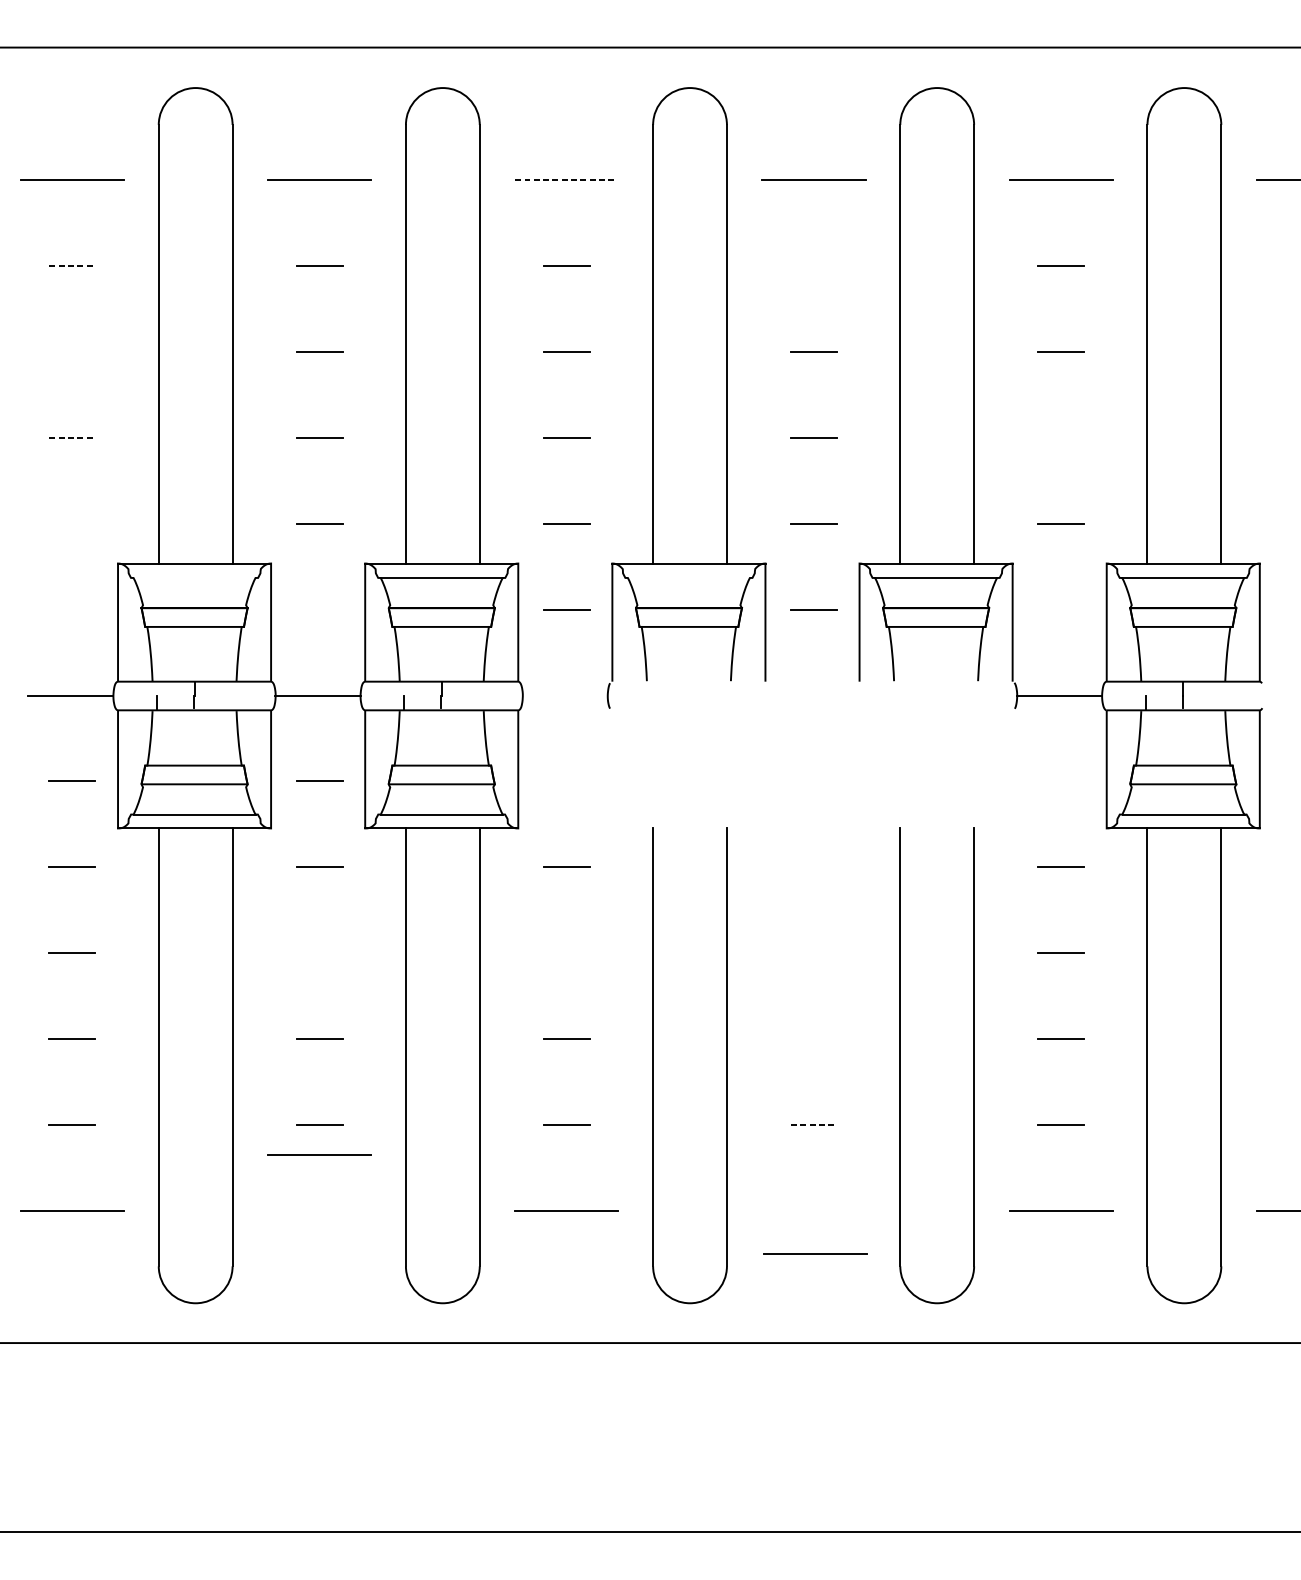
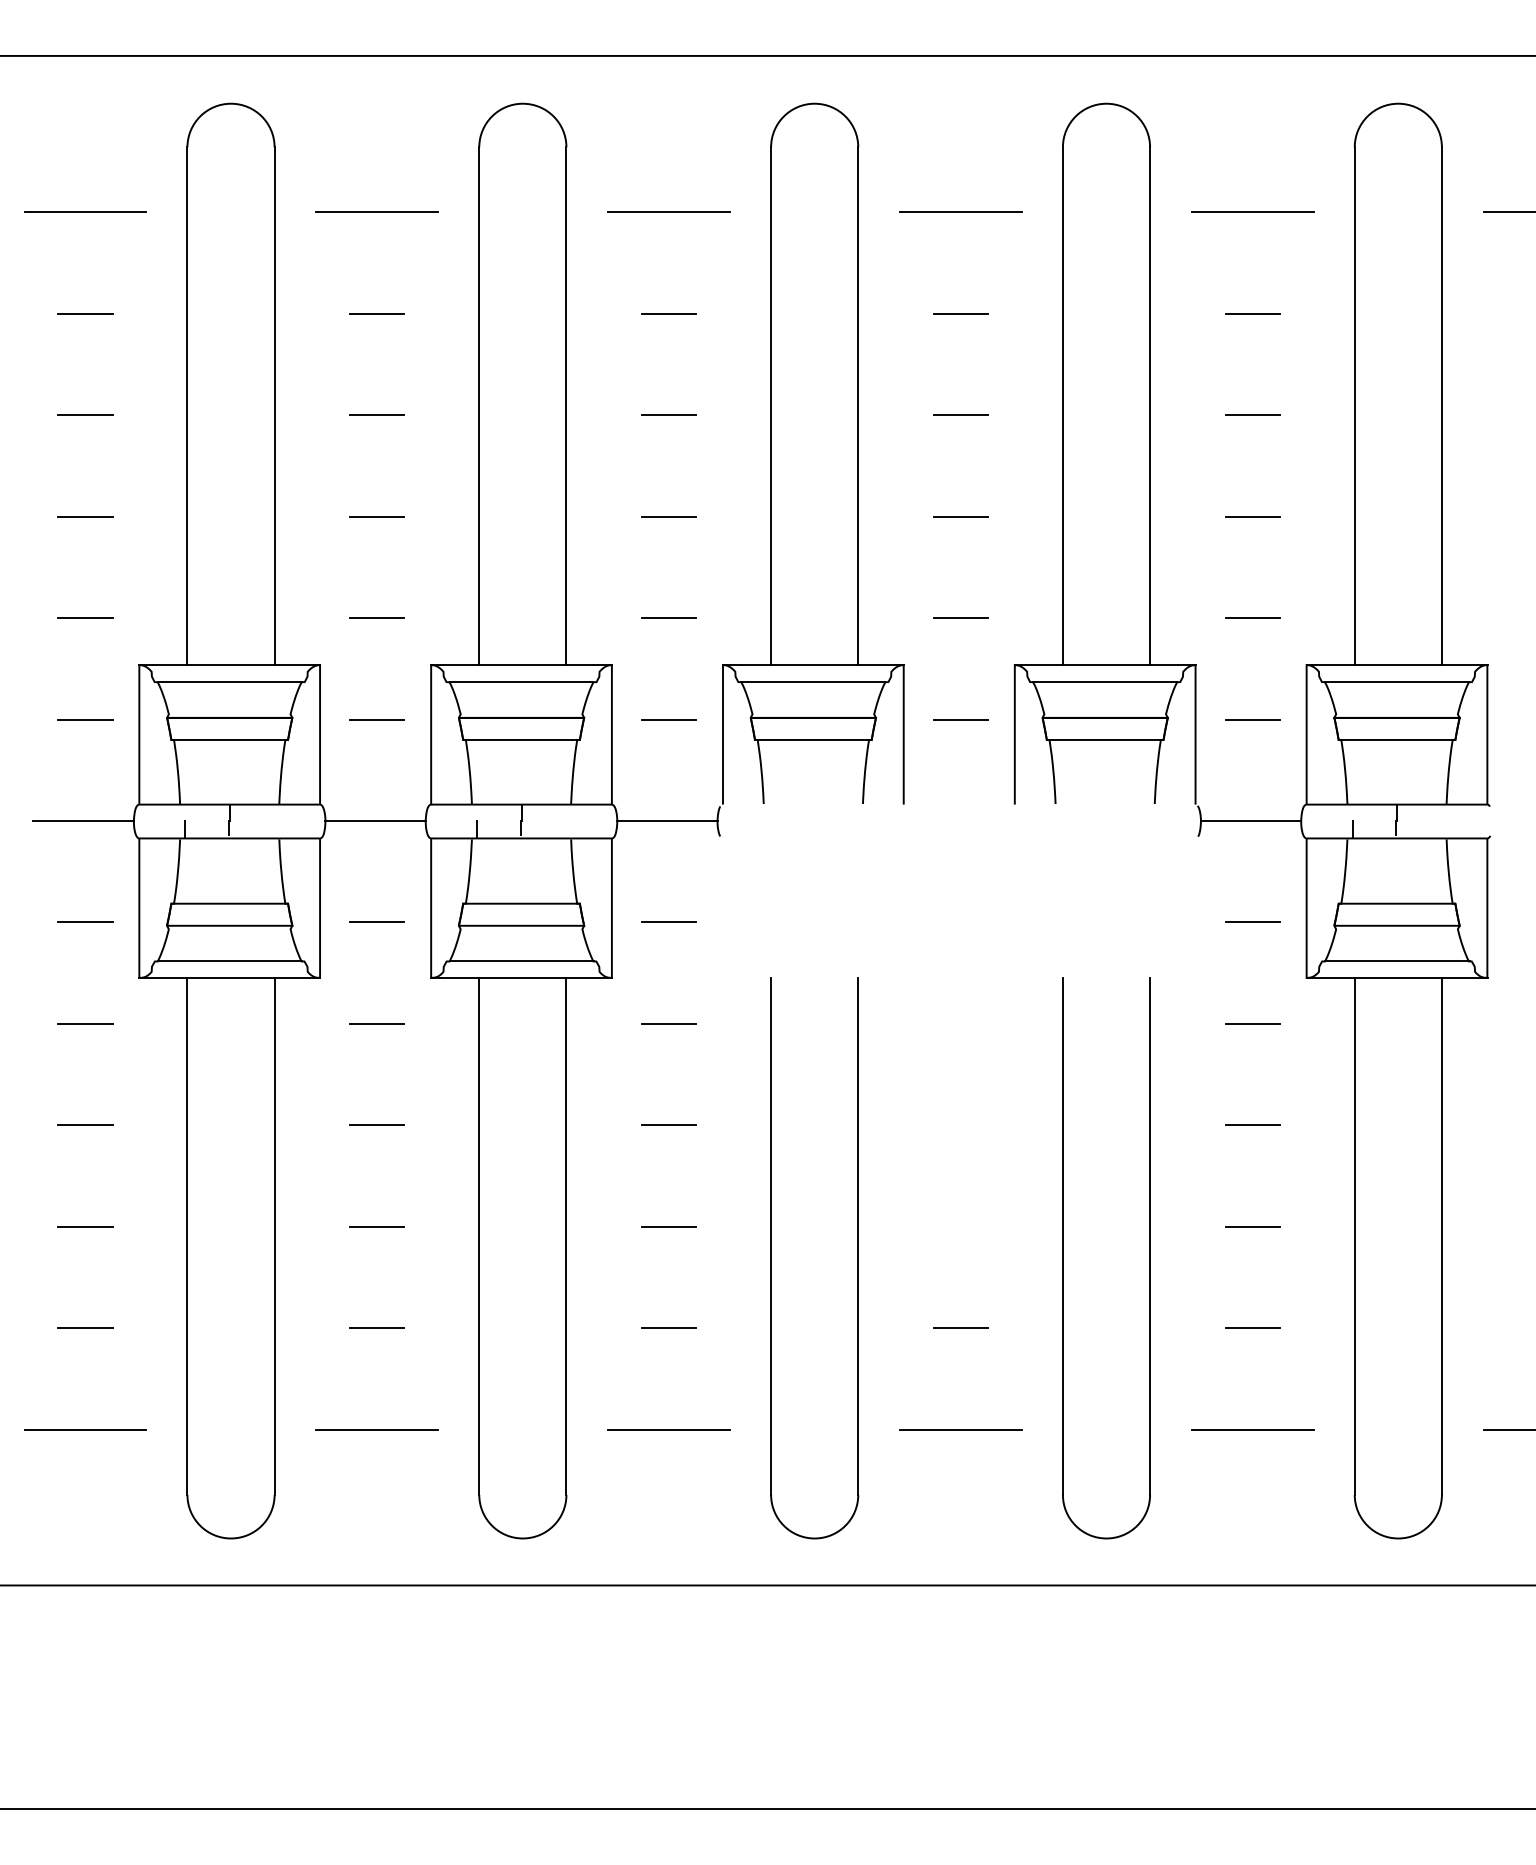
line: (567, 180) -> (669, 212), dashed -> solid
line: (72, 265) -> (85, 313), dashed -> solid
line: (813, 265) -> (960, 313), added
line: (72, 352) -> (85, 415), added
line: (72, 437) -> (85, 516), dashed -> solid
line: (1060, 437) -> (1252, 516), added
line: (72, 524) -> (85, 618), added
line: (194, 578) -> (229, 682), added
line: (689, 578) -> (813, 682), added
line: (72, 609) -> (85, 719), added
line: (319, 609) -> (377, 719), added
line: (1060, 609) -> (1252, 719), added
line: (564, 695) -> (666, 820), added
line: (567, 781) -> (669, 922), added
line: (1060, 781) -> (1252, 922), added
line: (319, 953) -> (377, 1125), added
line: (567, 953) -> (669, 1125), added
line: (814, 1125) -> (961, 1328), dashed -> solid
line: (318, 1155) -> (376, 1429), moved
line: (815, 1254) -> (960, 1429), moved

